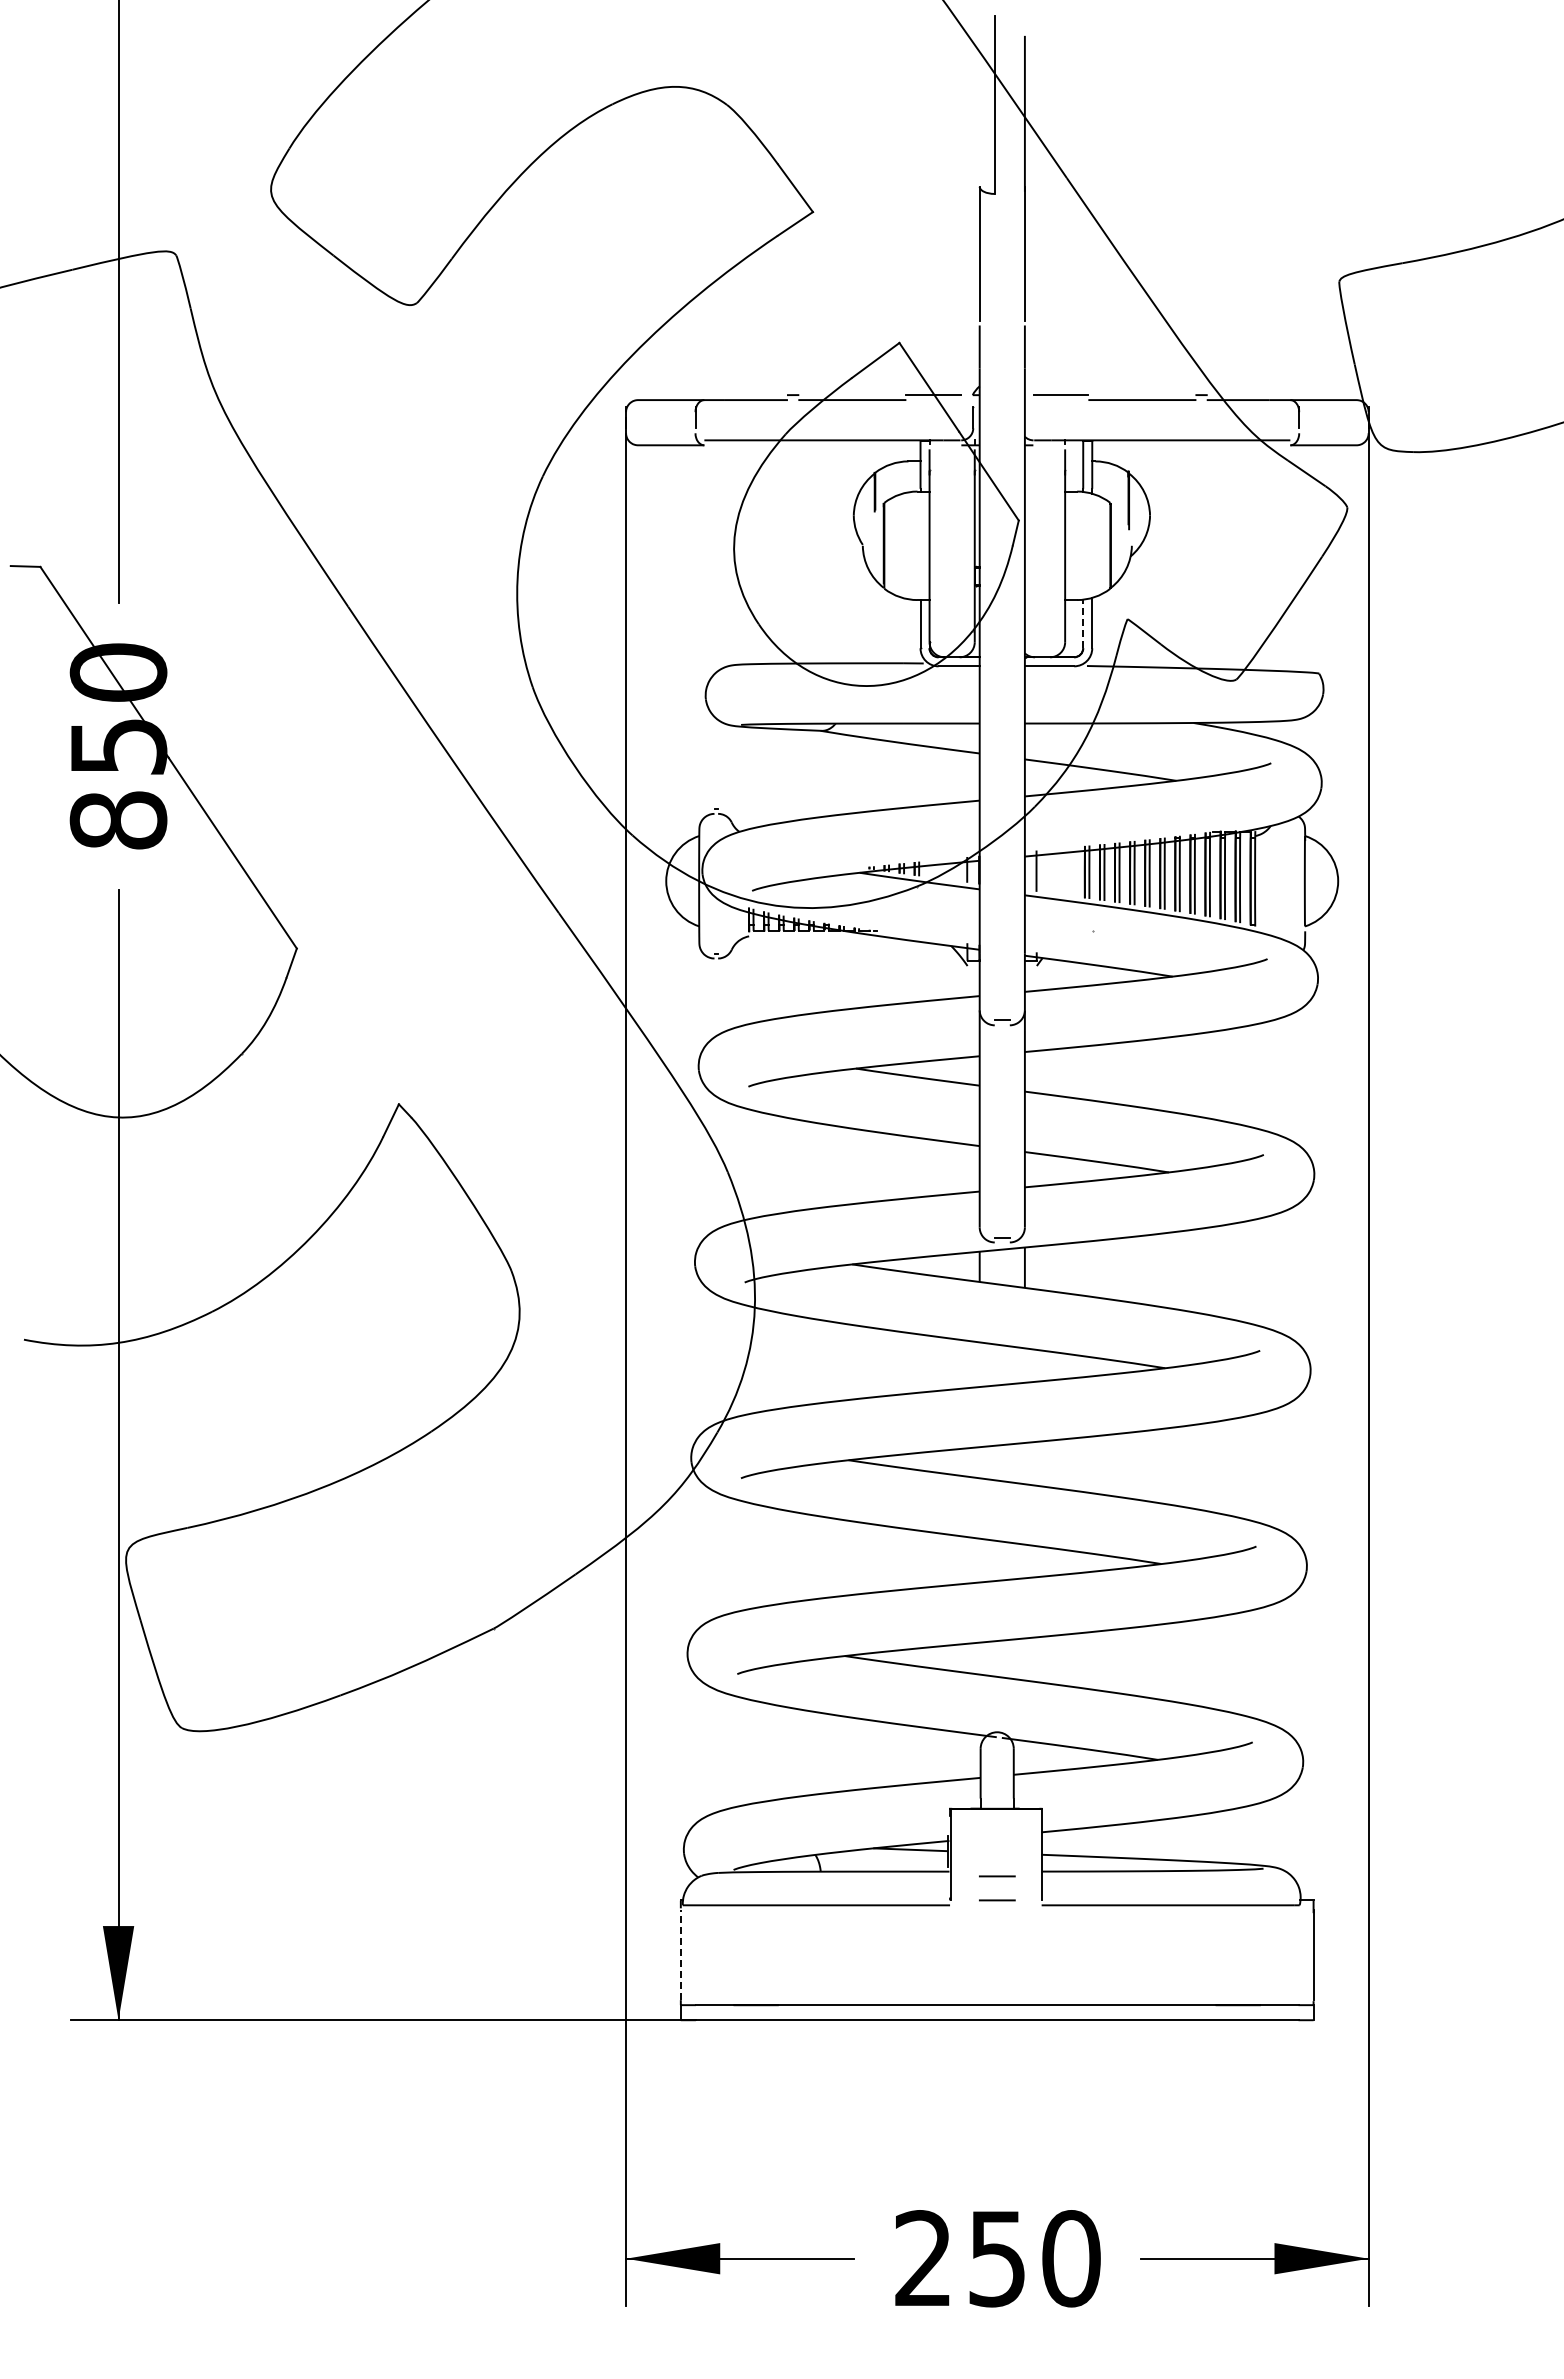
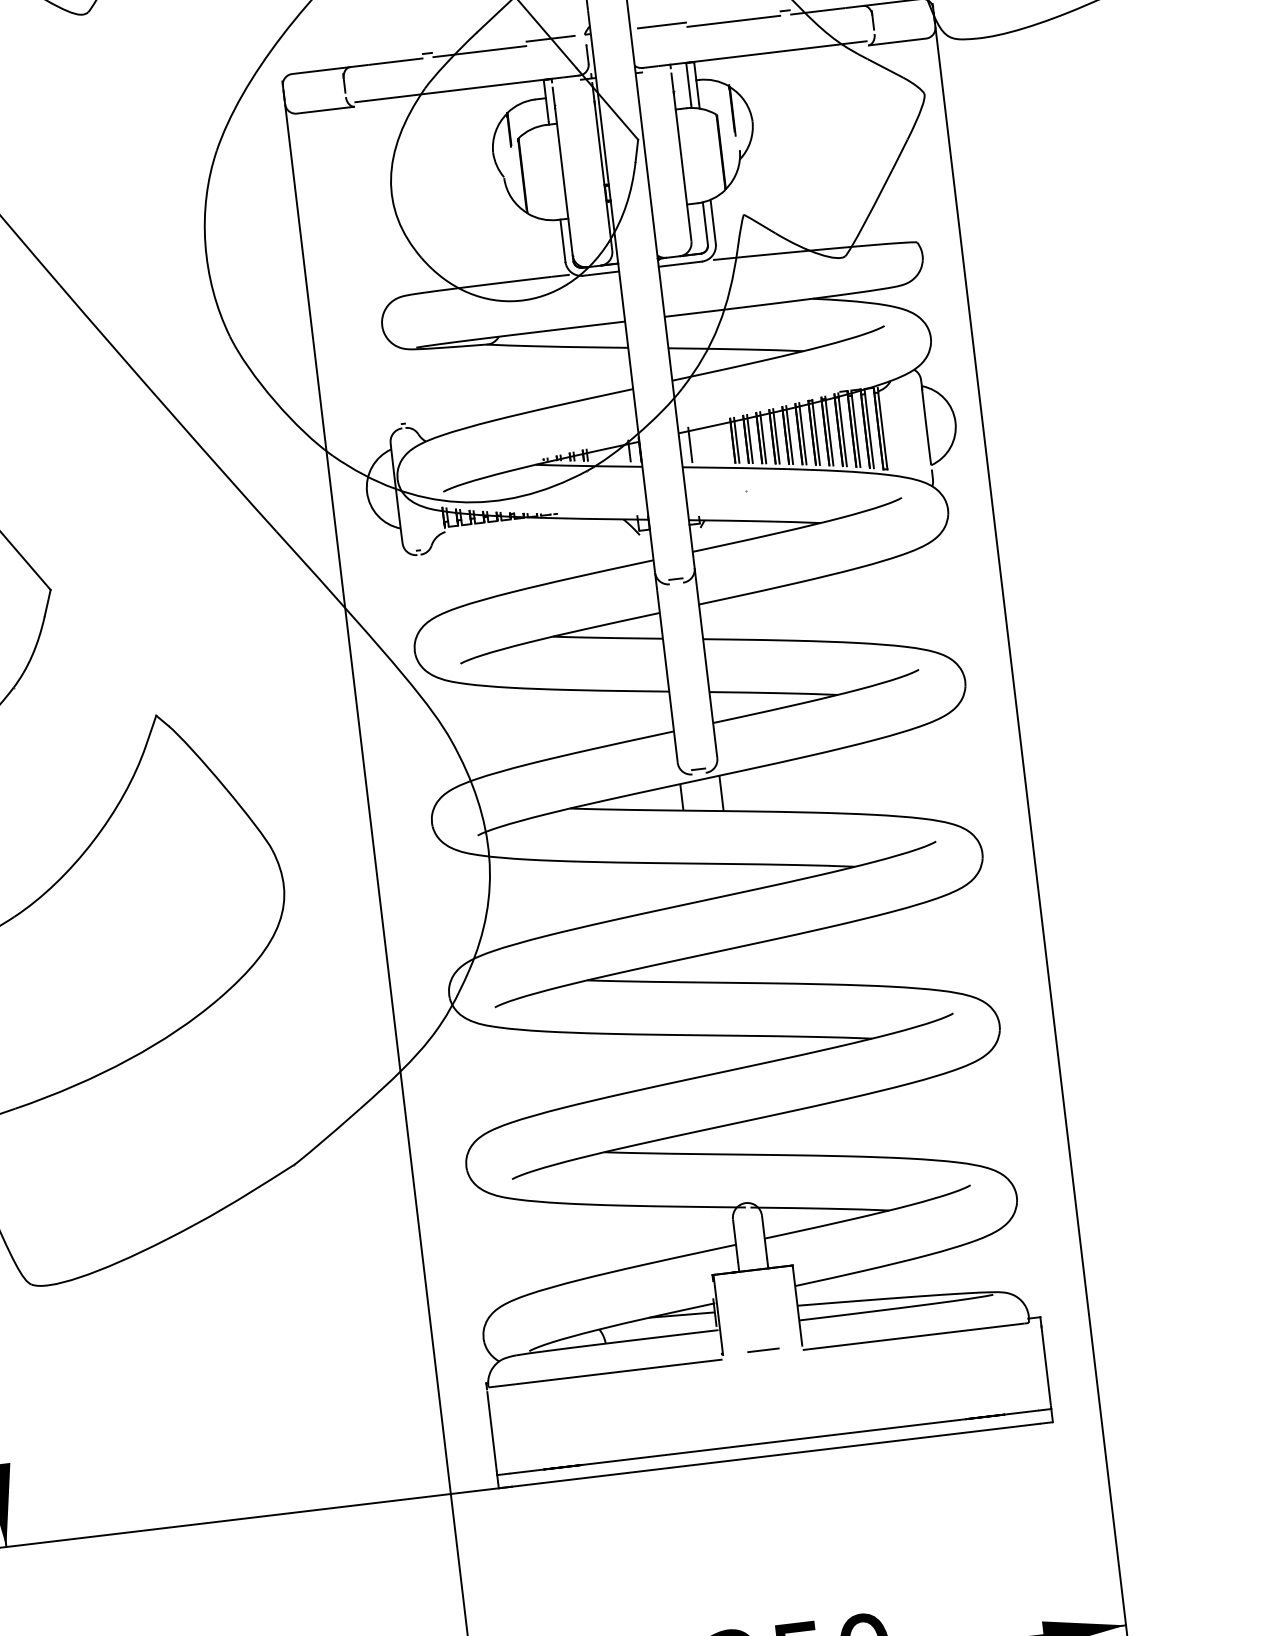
line: (1083, 623) -> (705, 223), dashed -> solid
line: (997, 1876) -> (761, 1329), removed
line: (680, 1955) -> (491, 1431), dashed -> solid

